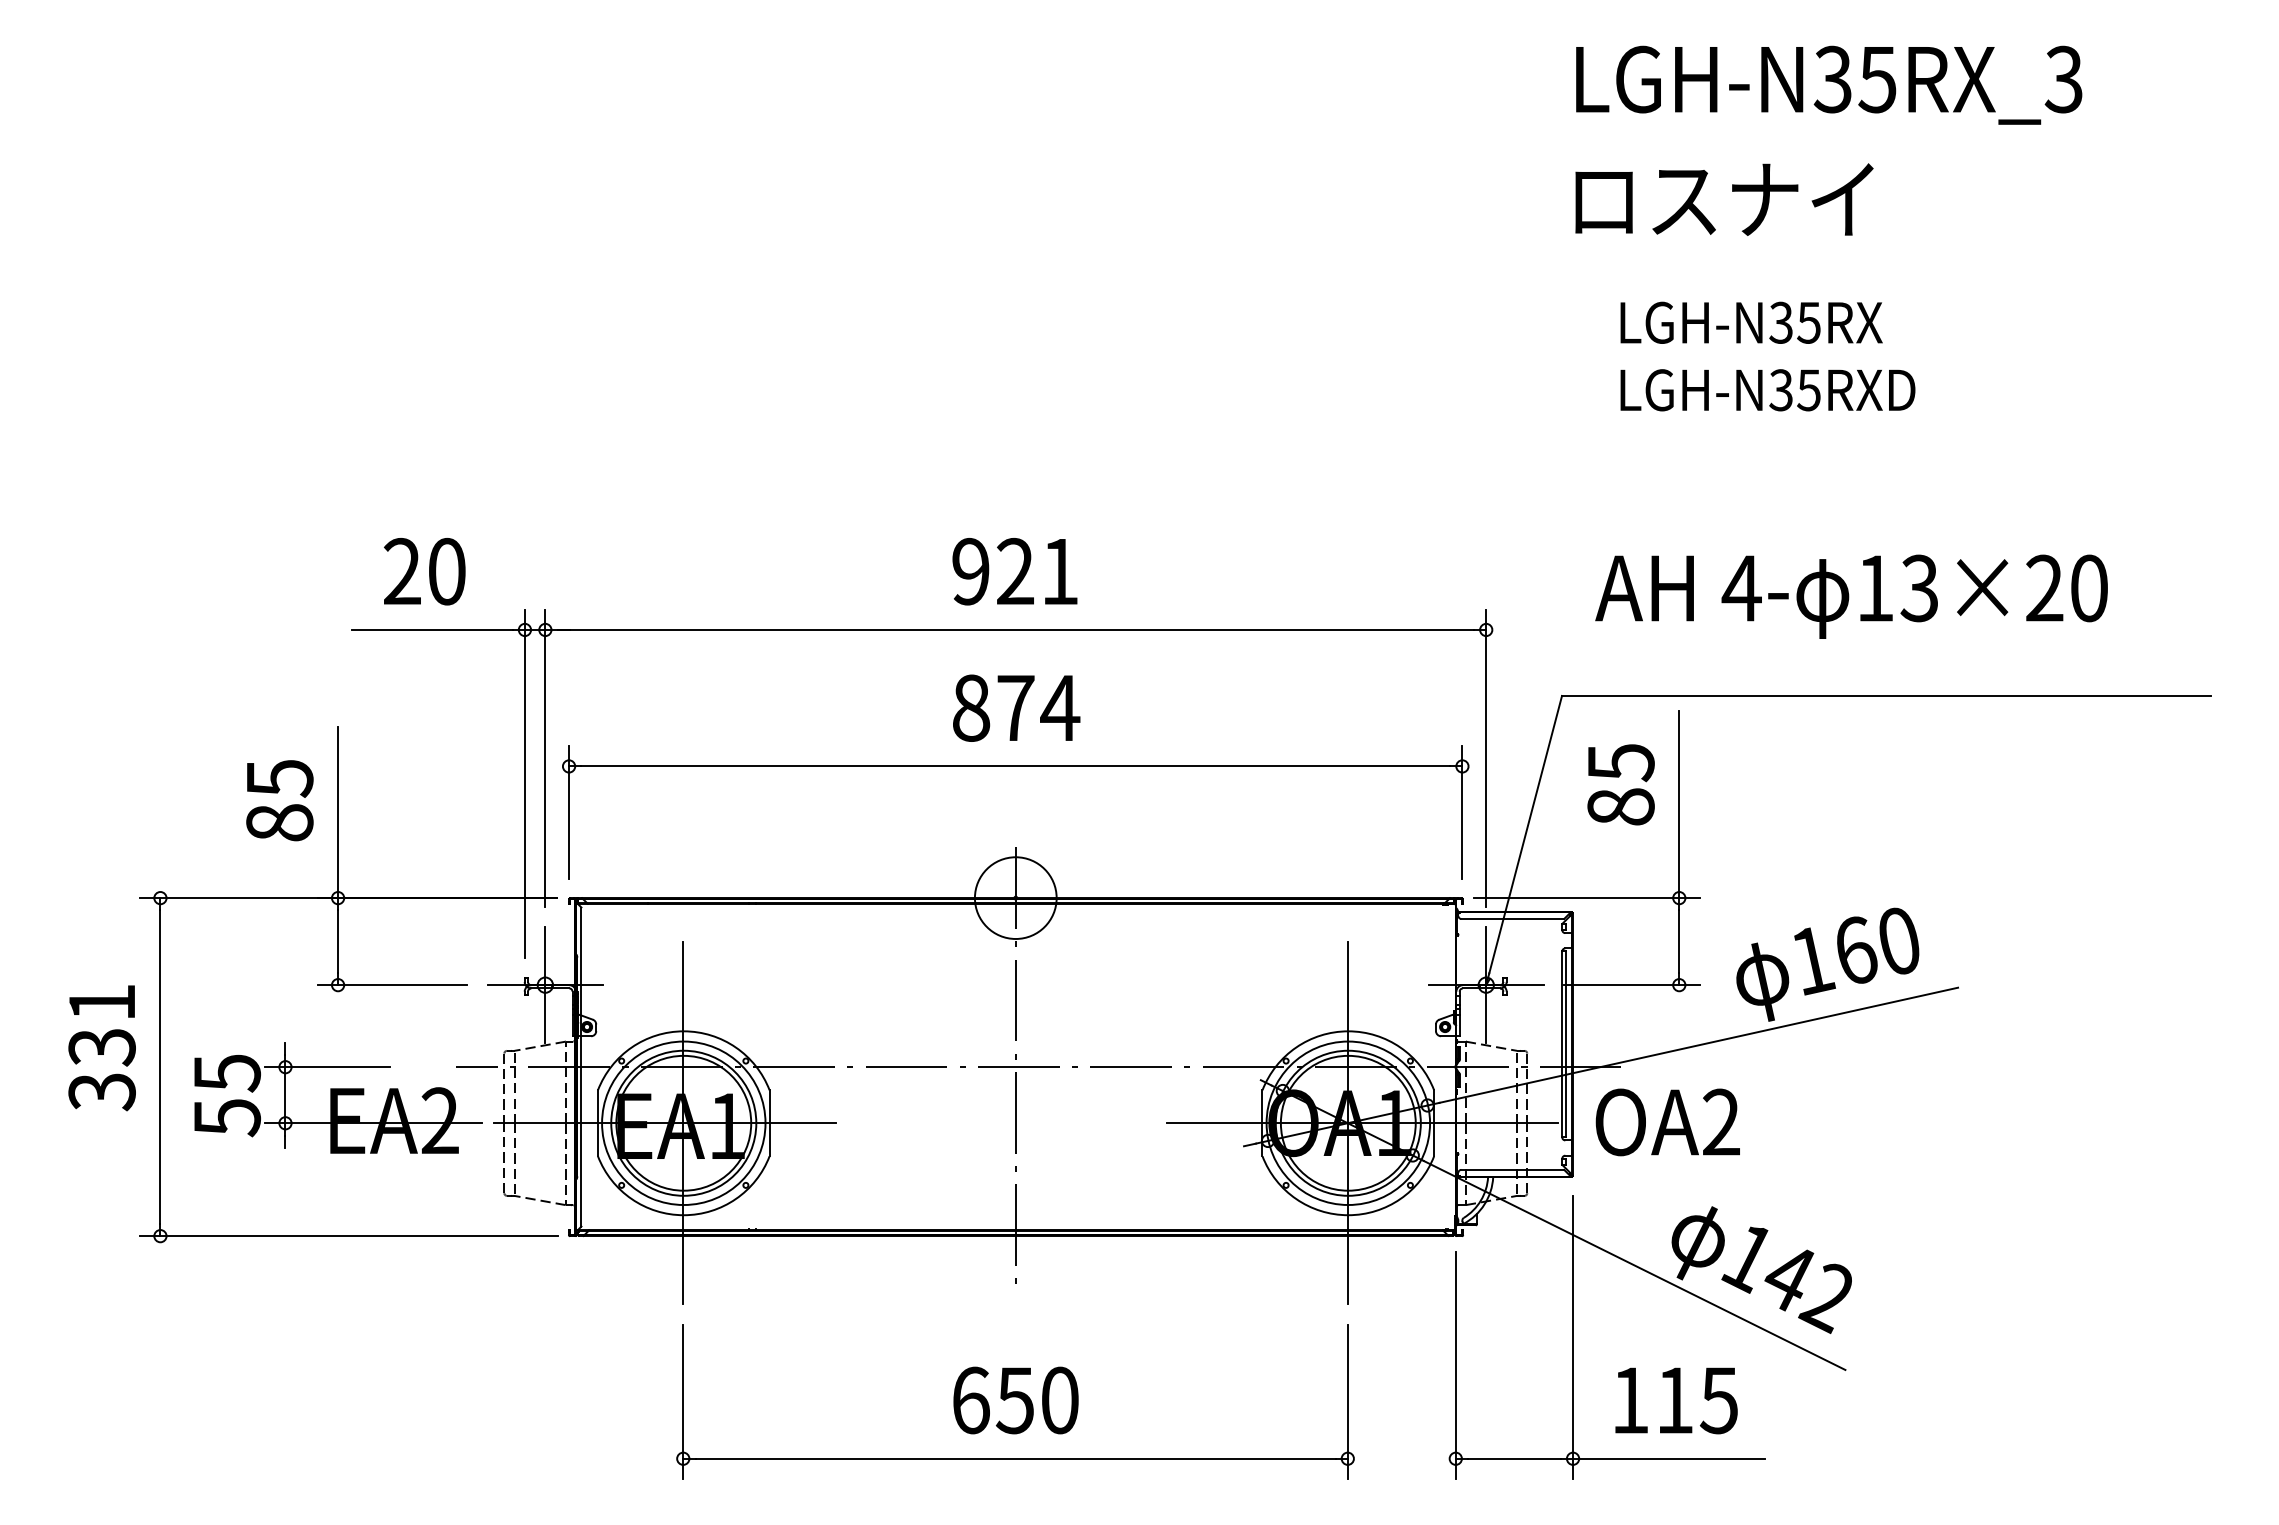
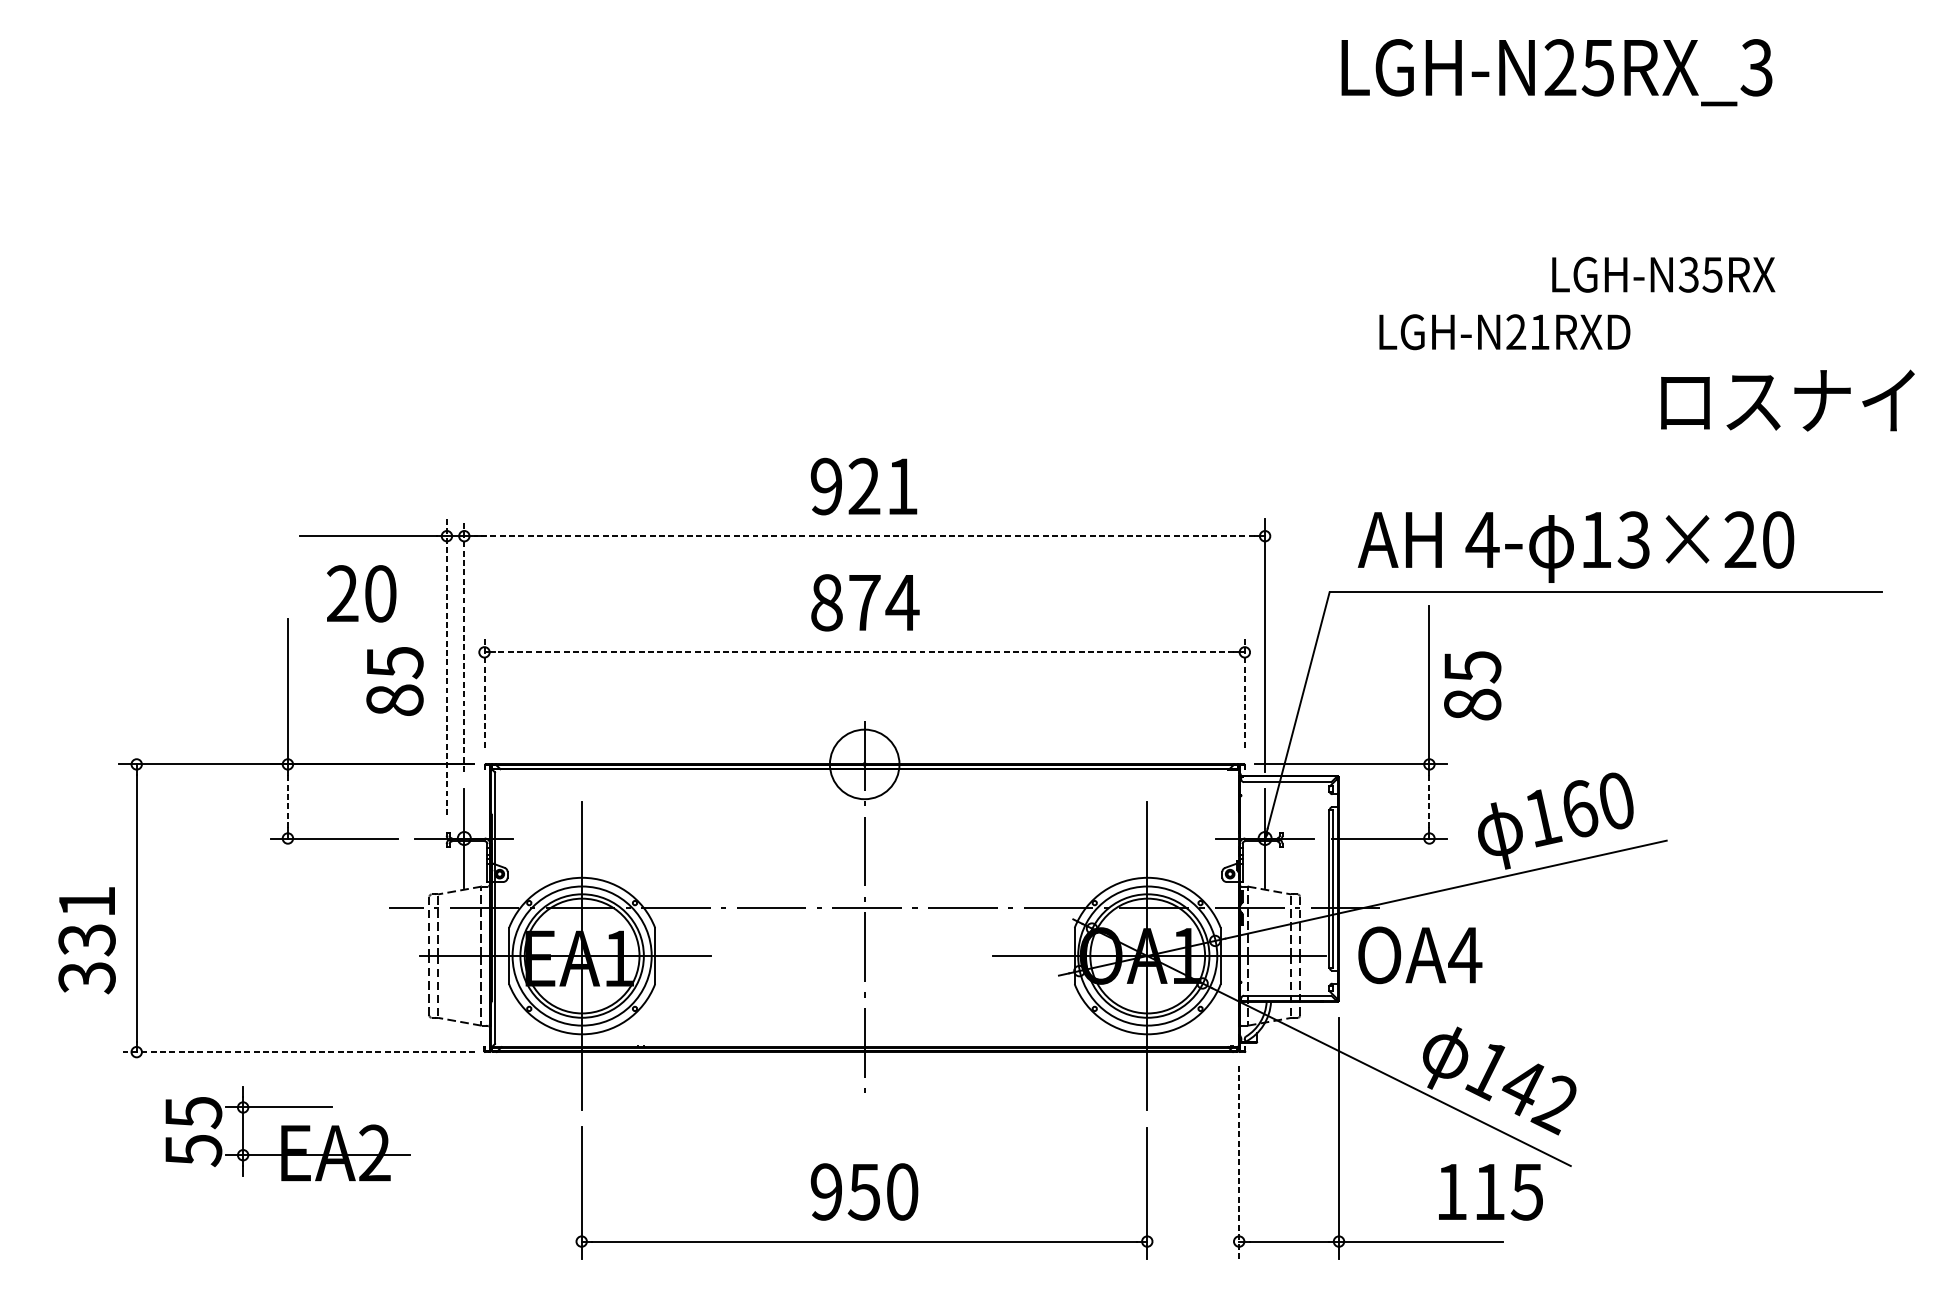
text: (1832, 79) -> (1559, 67), LGH-N35RX_3 -> LGH-N25RX_3
text: (1724, 199) -> (1787, 400), moved
text: (1751, 322) -> (1663, 274), moved
text: (1794, 390) -> (1527, 332), LGH-N35RXD -> LGH-N21RXD
text: (424, 571) -> (361, 593), moved
text: (1851, 596) -> (1575, 546), moved
line: (1015, 629) -> (864, 535), solid -> dashed
line: (545, 758) -> (464, 645), solid -> dashed
line: (1015, 766) -> (864, 652), solid -> dashed
line: (524, 783) -> (446, 666), solid -> dashed
text: (1620, 784) -> (1472, 685), moved
text: (279, 800) -> (394, 681), moved
line: (569, 811) -> (484, 690), solid -> dashed
line: (1462, 811) -> (1244, 690), solid -> dashed
line: (338, 941) -> (288, 801), solid -> dashed
line: (1679, 941) -> (1429, 801), solid -> dashed
text: (101, 1048) -> (86, 940), moved
part: (338, 1097) -> (288, 1133), moved
text: (1721, 1121) -> (1465, 954), OA2 -> OA4
line: (348, 1236) -> (296, 1052), solid -> dashed
line: (1455, 1365) -> (1238, 1162), solid -> dashed
text: (970, 1400) -> (826, 1192), 650 -> 950
text: (1676, 1400) -> (1490, 1192), moved

